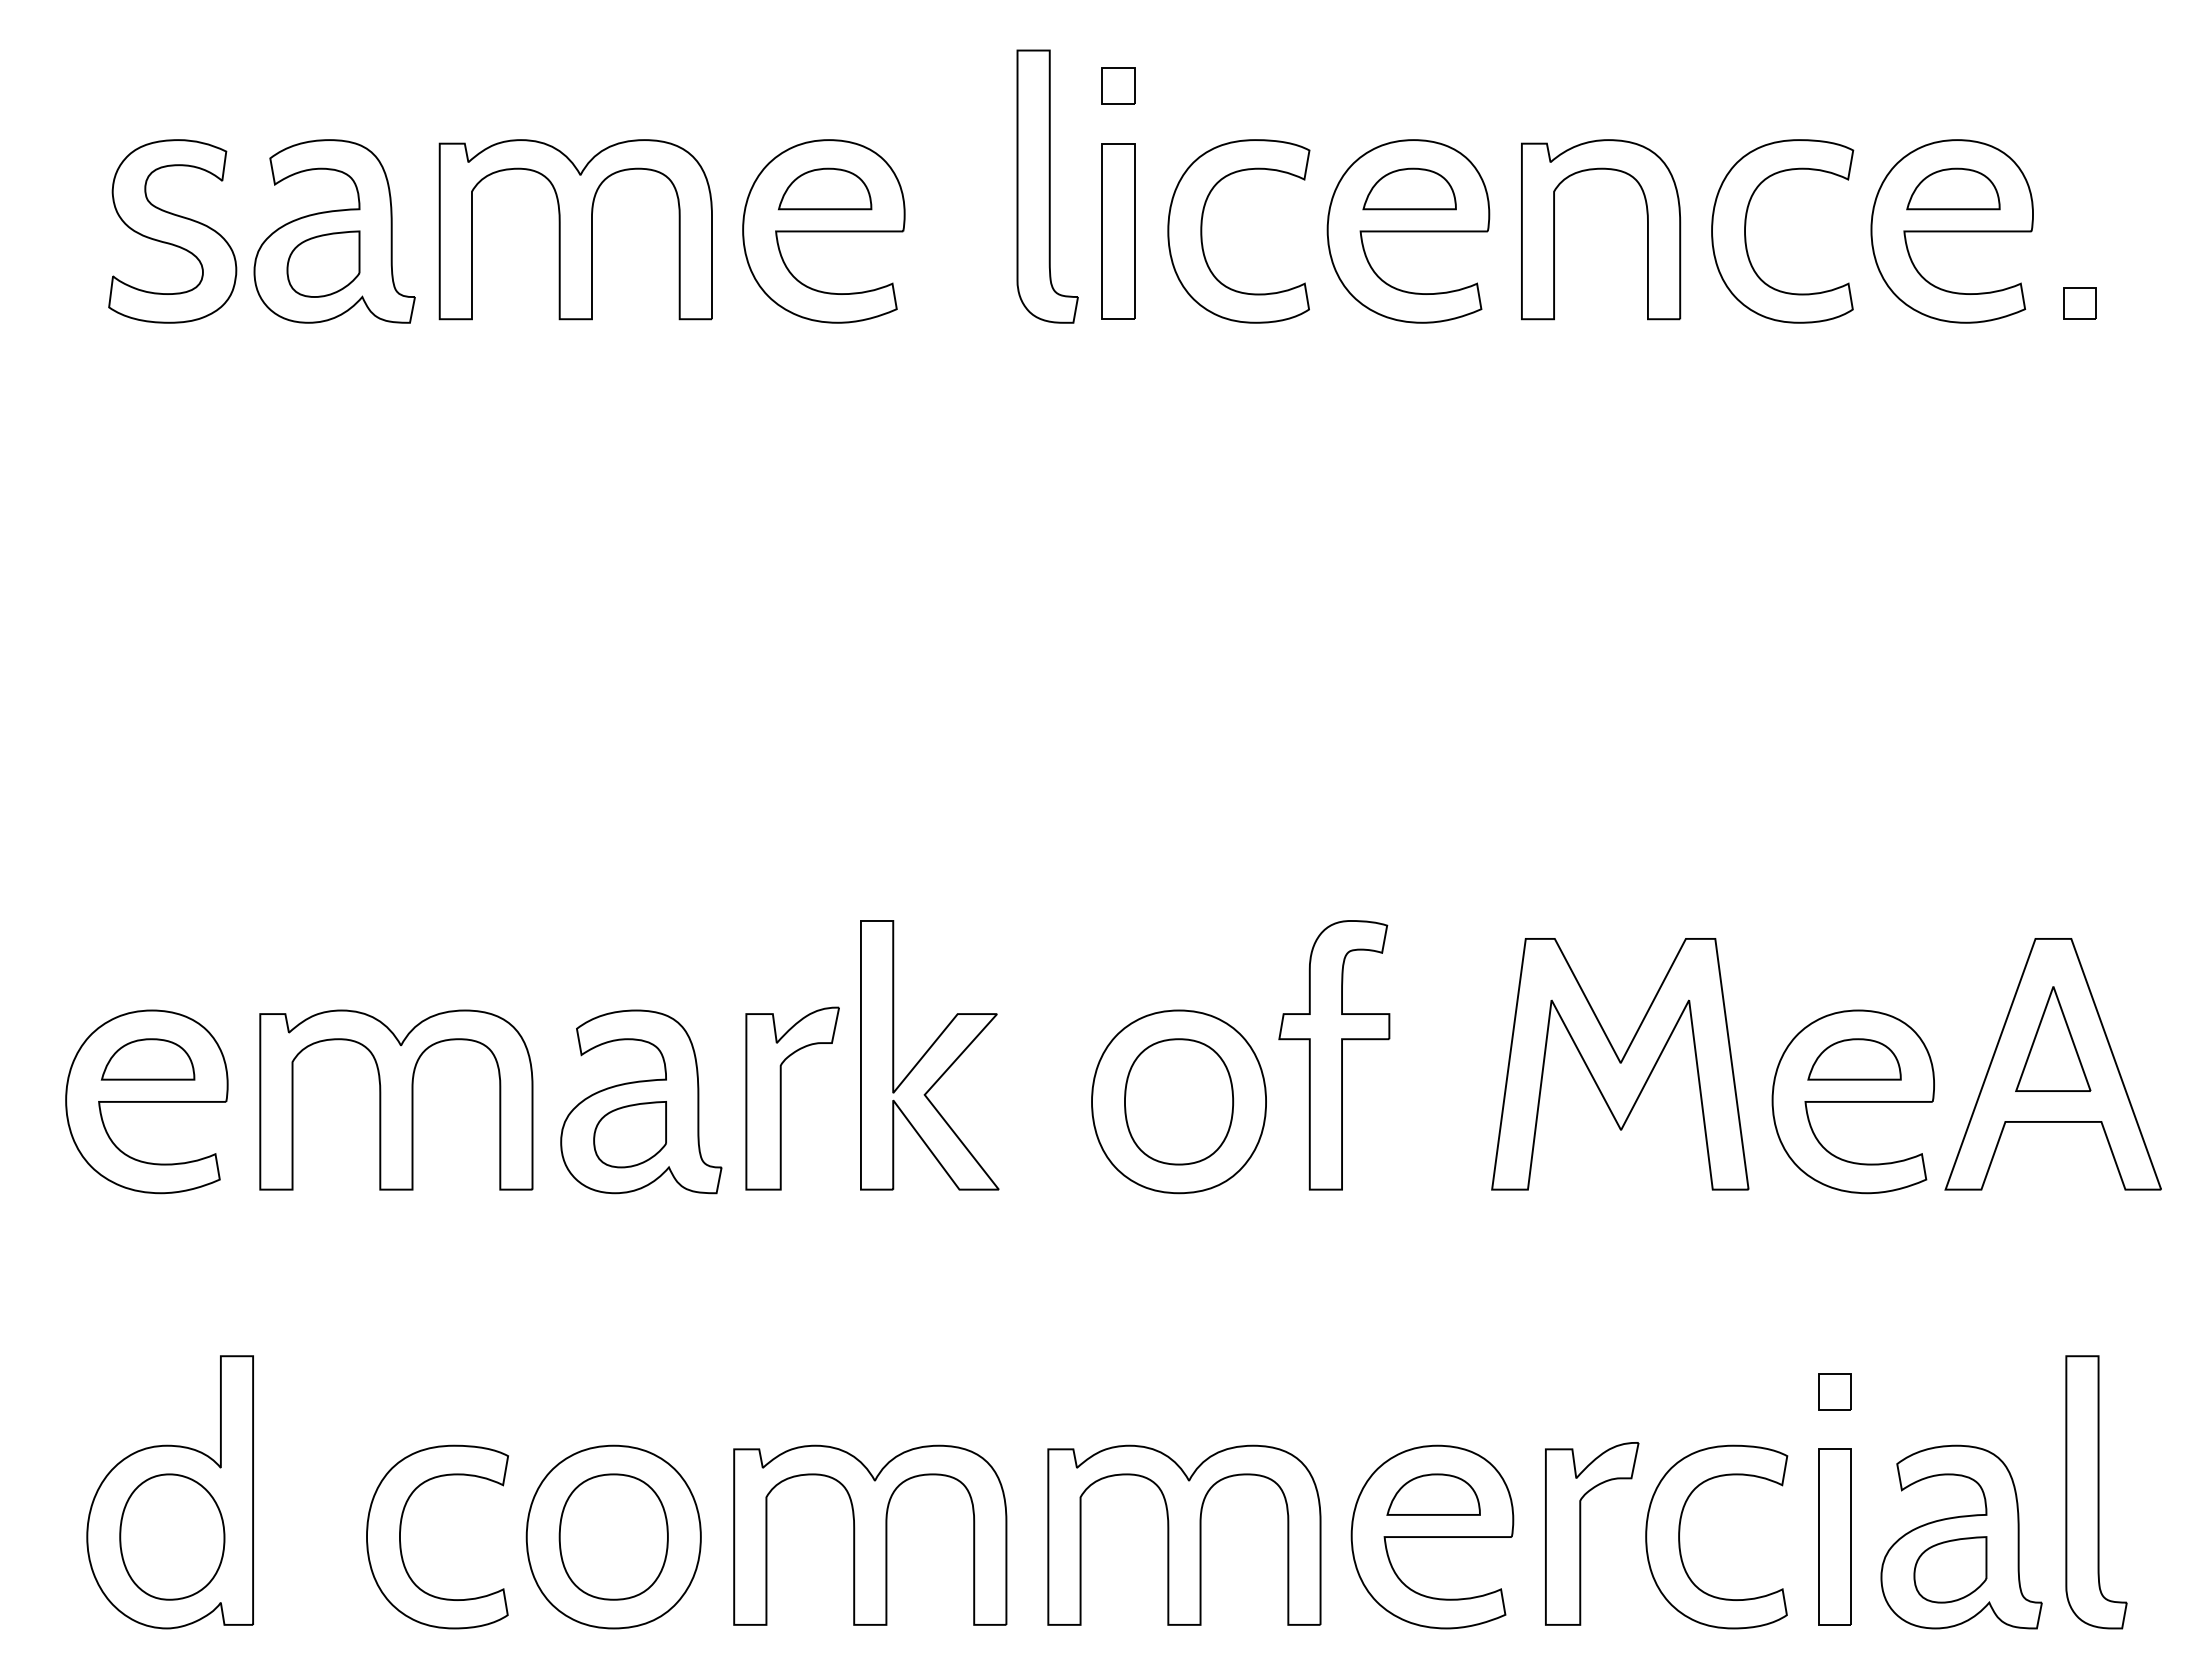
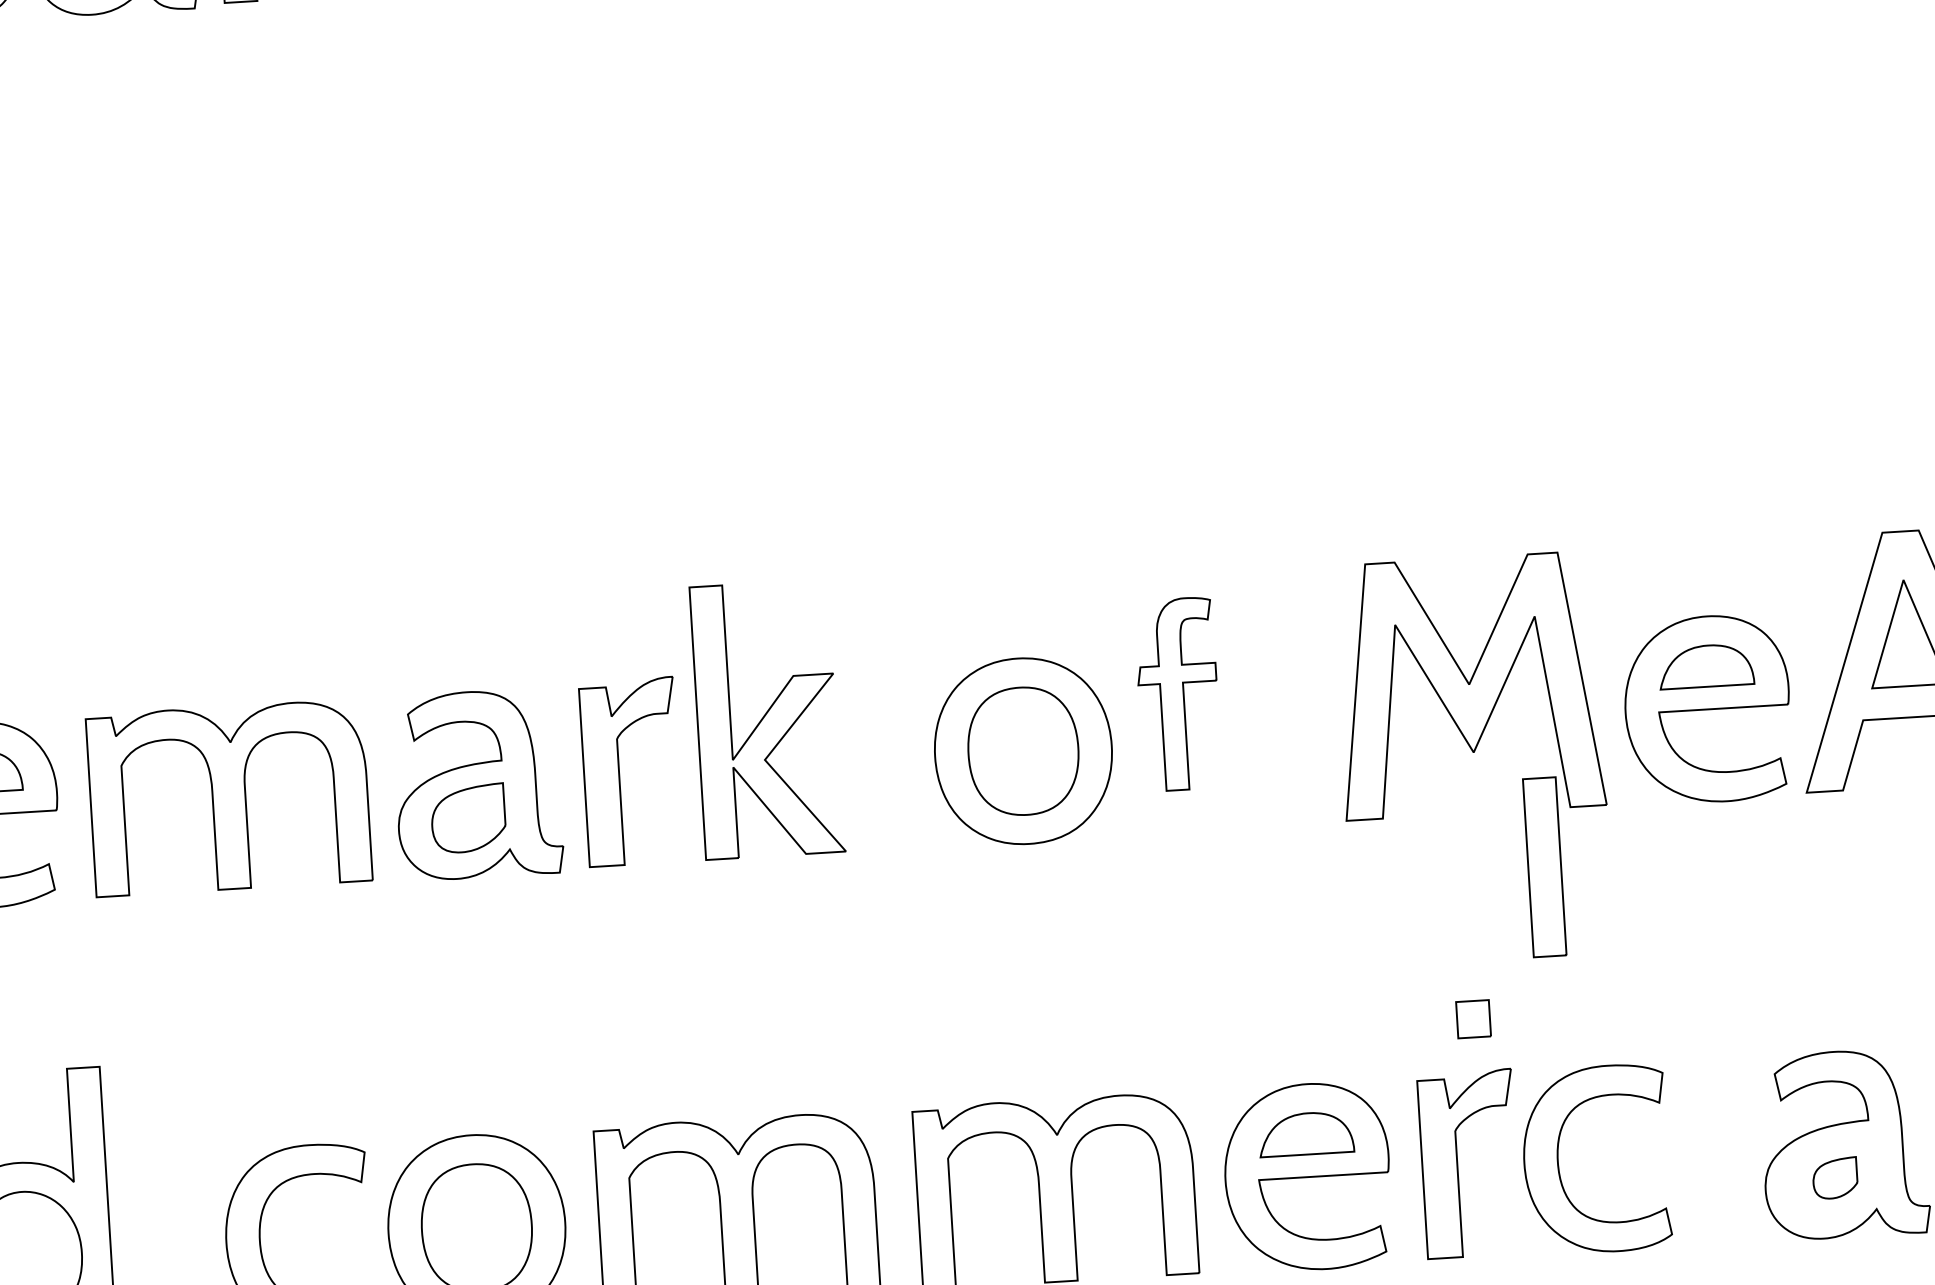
part: (1334, 1055) -> (1178, 694), size x0.7
part: (1834, 1391) -> (1473, 1018), moved
part: (1834, 1536) -> (1544, 866), moved
part: (1950, 1569) -> (1835, 1177), size x0.6

